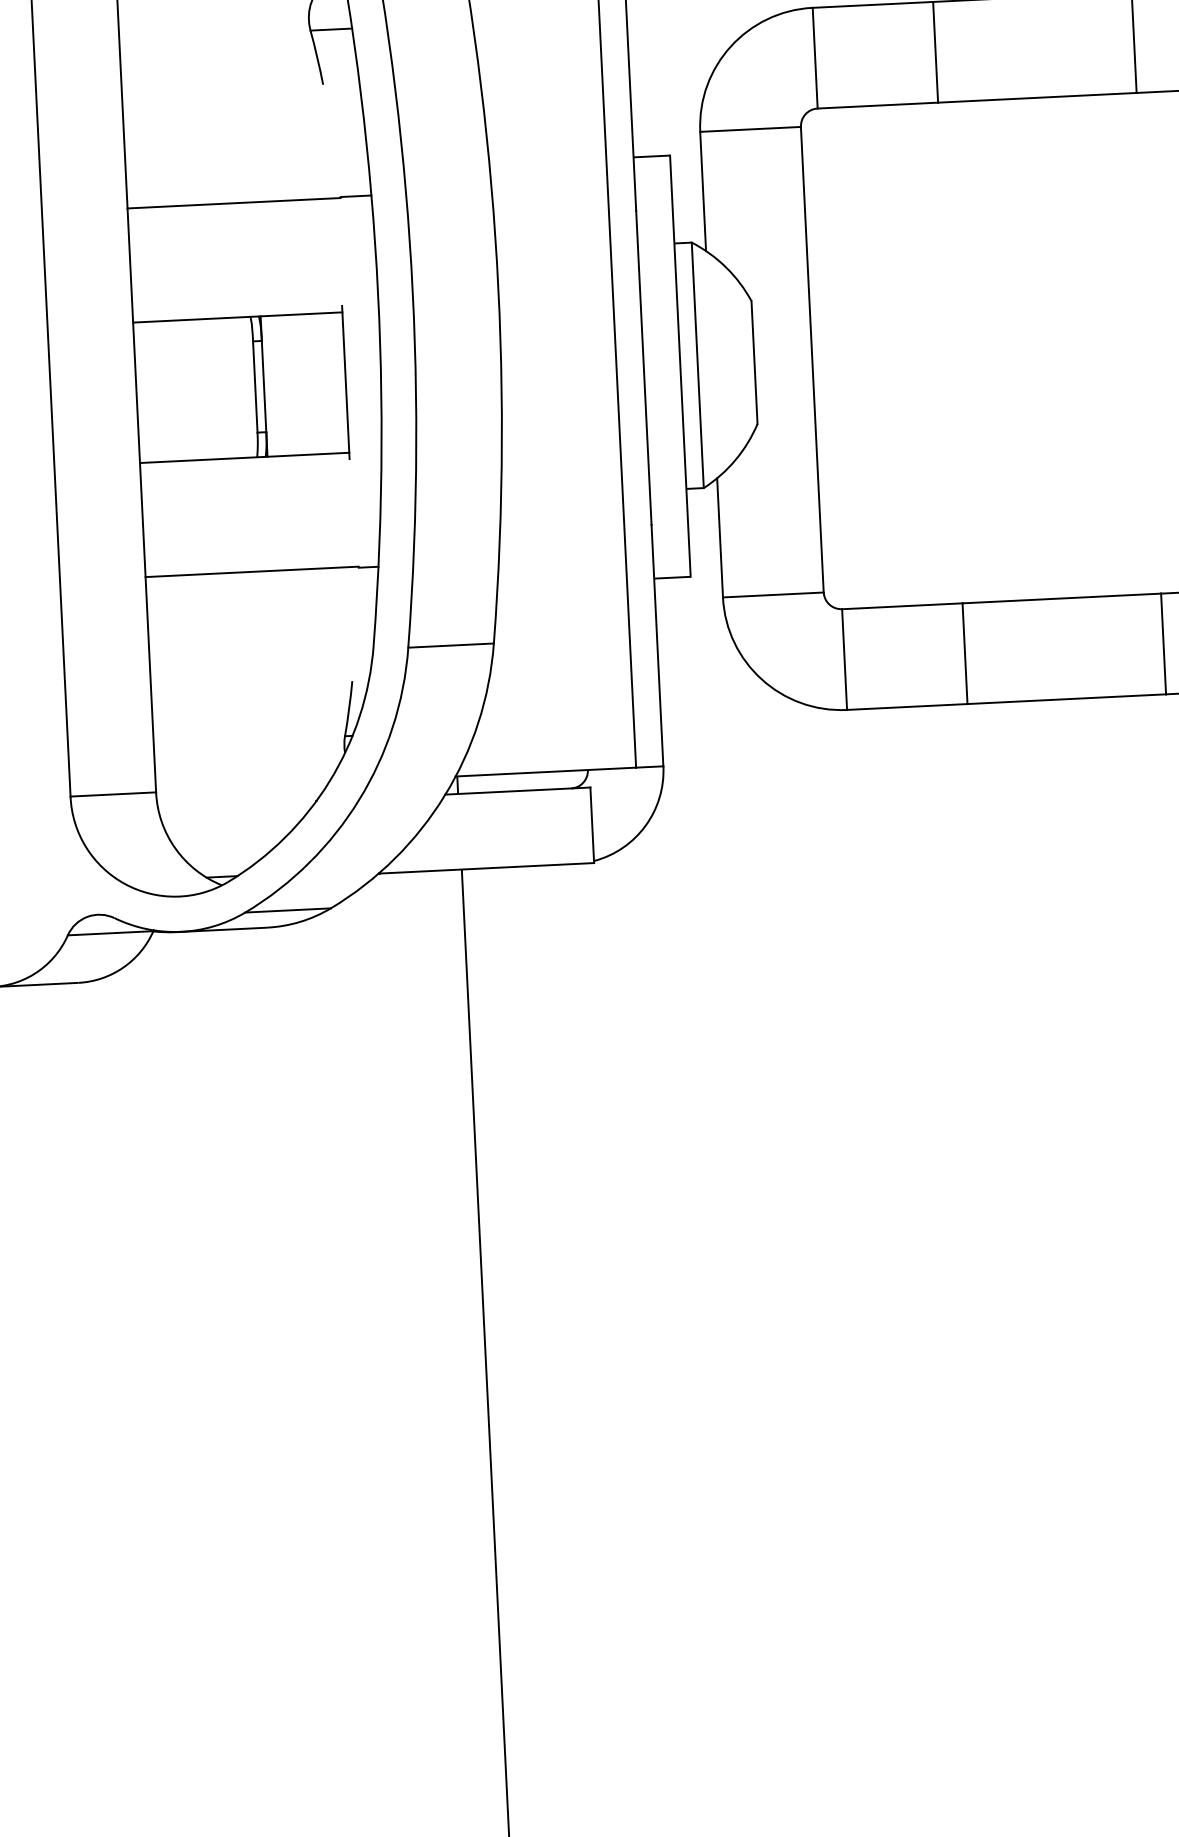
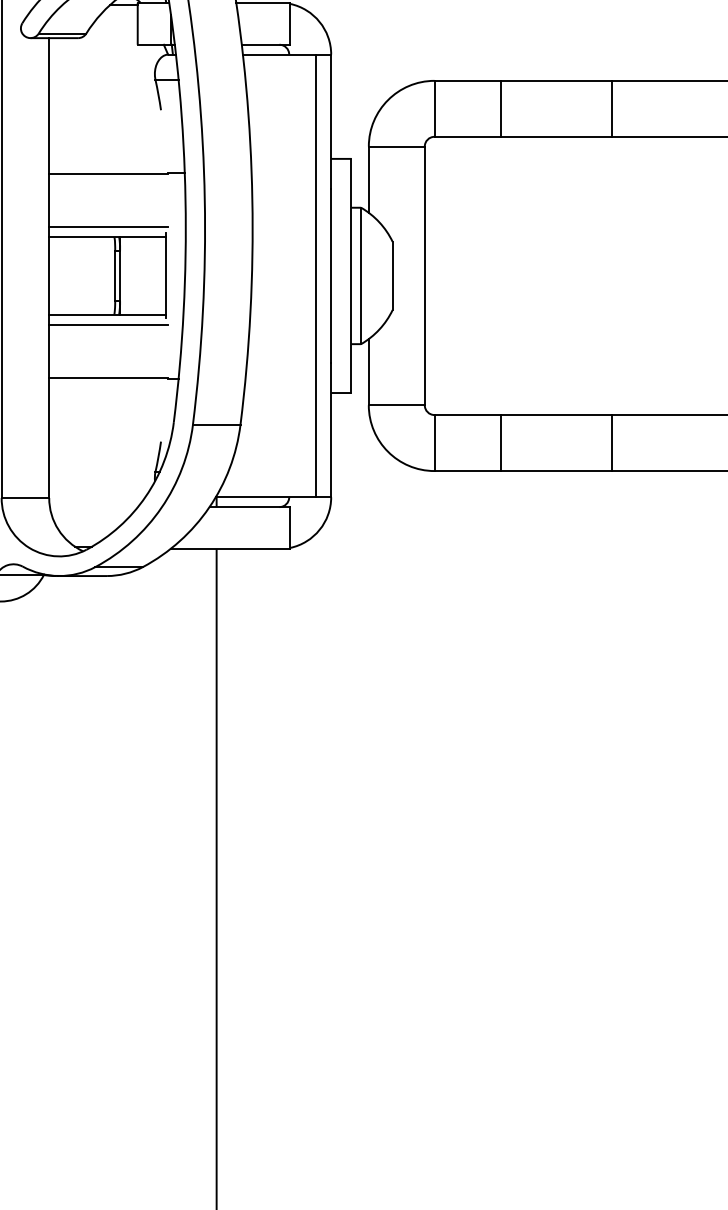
line: (238, 300) -> (108, 227), added
line: (247, 474) -> (108, 324), added

